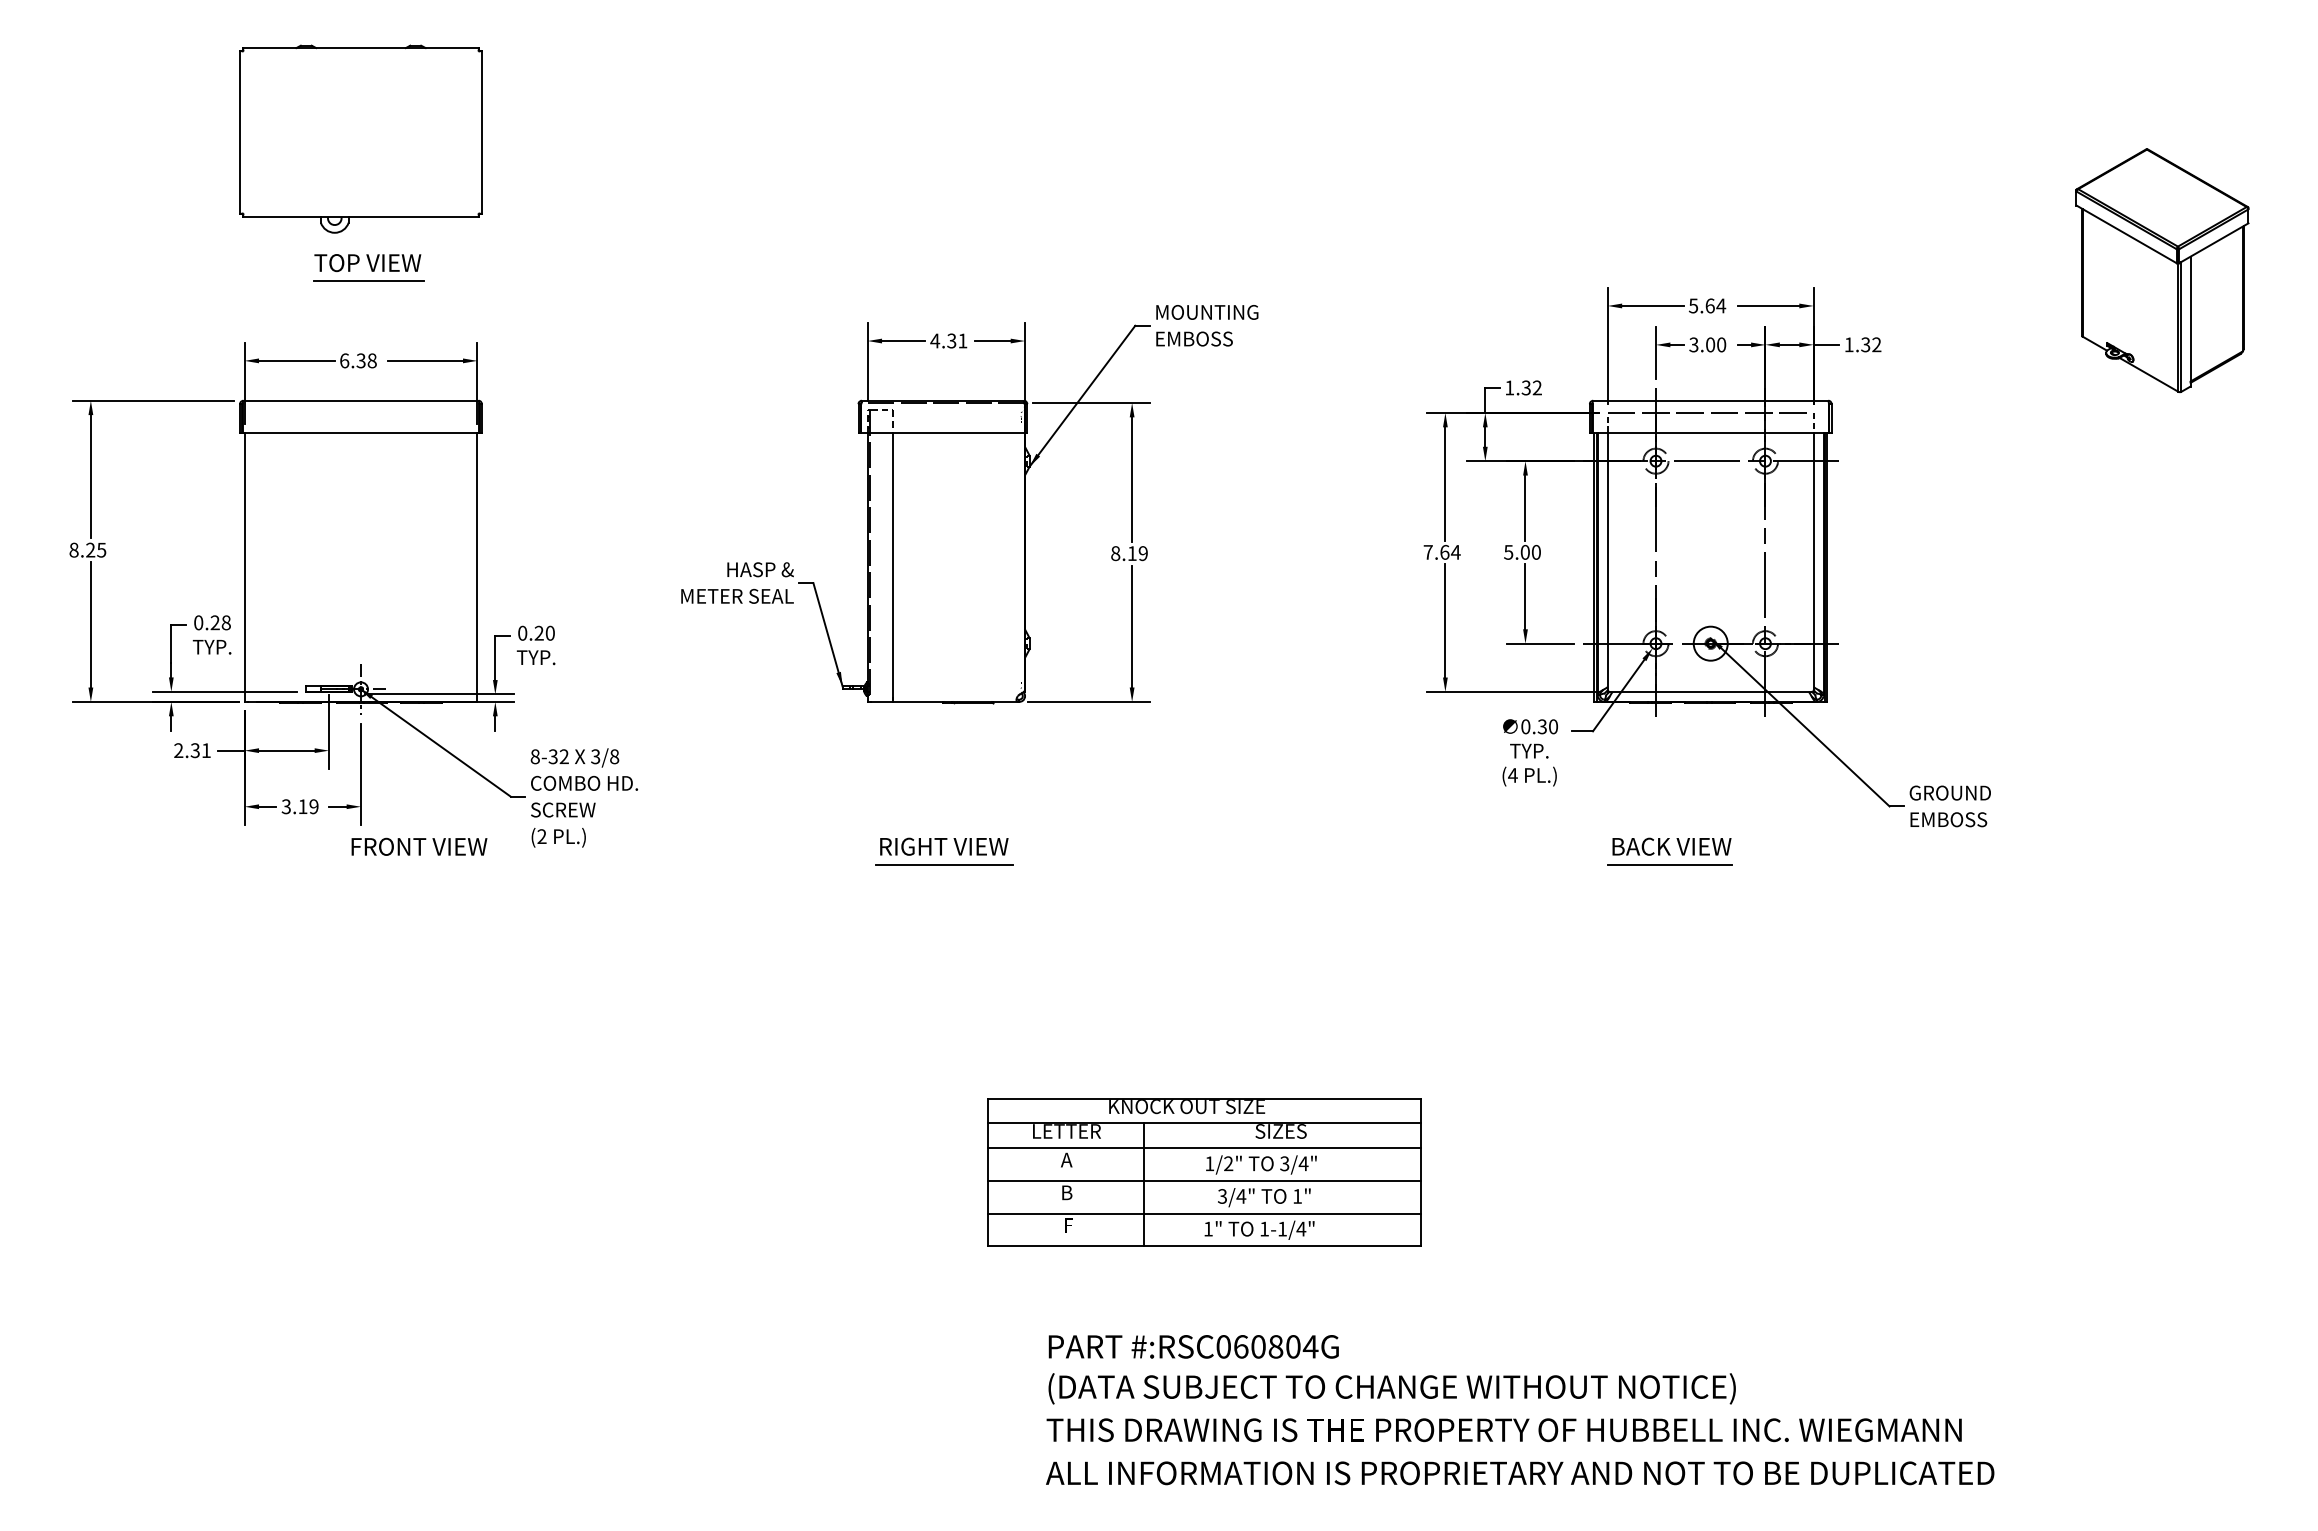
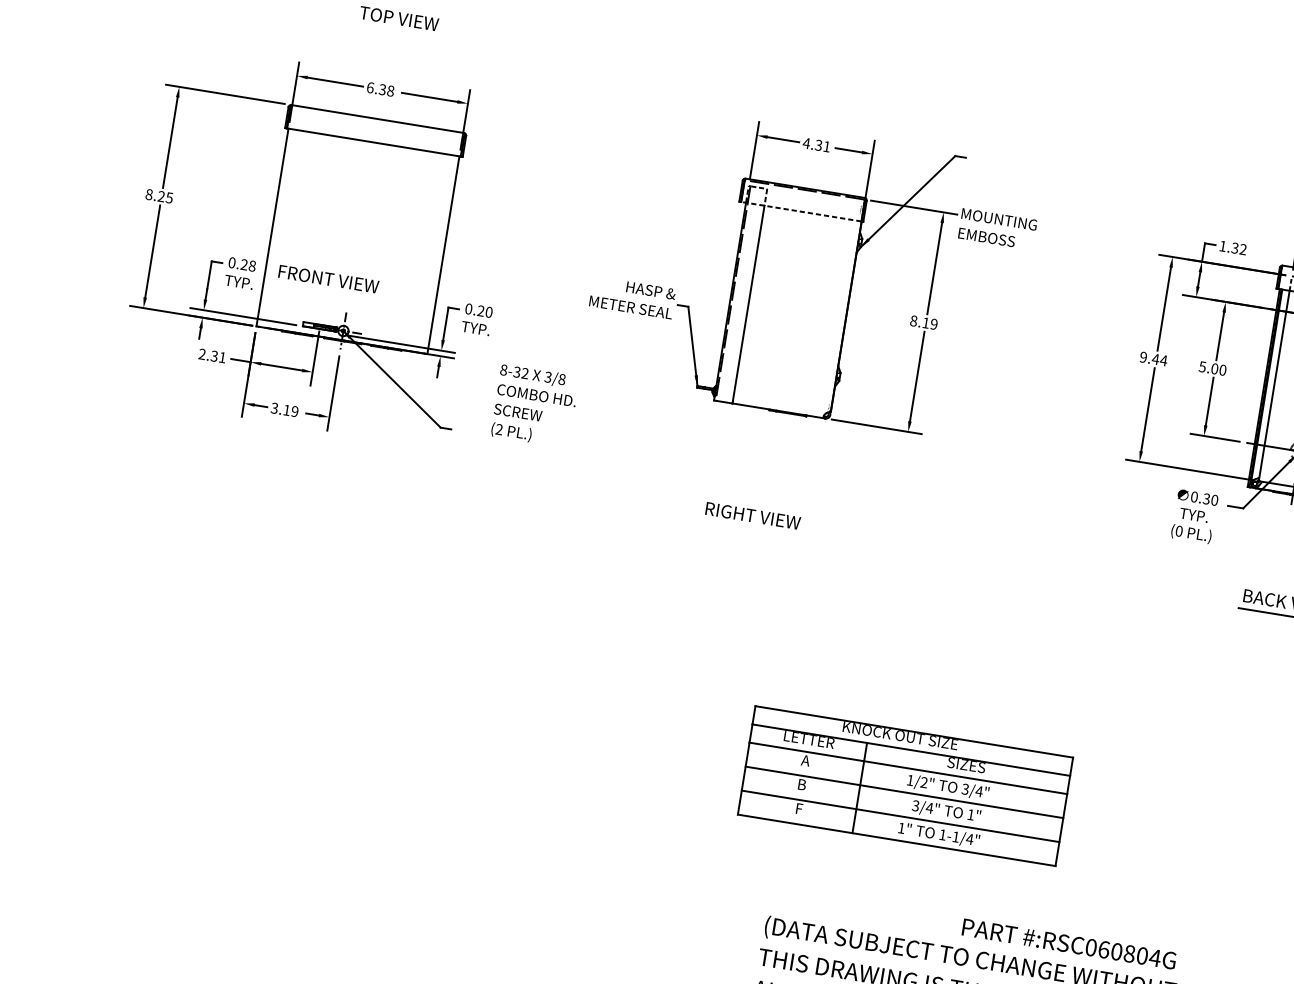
line: (368, 280) -> (397, 31), removed
text: (1207, 325) -> (997, 229), moved
line: (942, 432) -> (801, 211), solid -> dashed
text: (1436, 551) -> (1149, 357), 7.64 -> 9.44
text: (1512, 775) -> (1178, 531), (4 -> (0
text: (583, 797) -> (534, 405), moved
text: (419, 846) -> (328, 279), moved
line: (944, 864) -> (751, 529), removed
text: (1193, 1346) -> (1069, 943), moved

